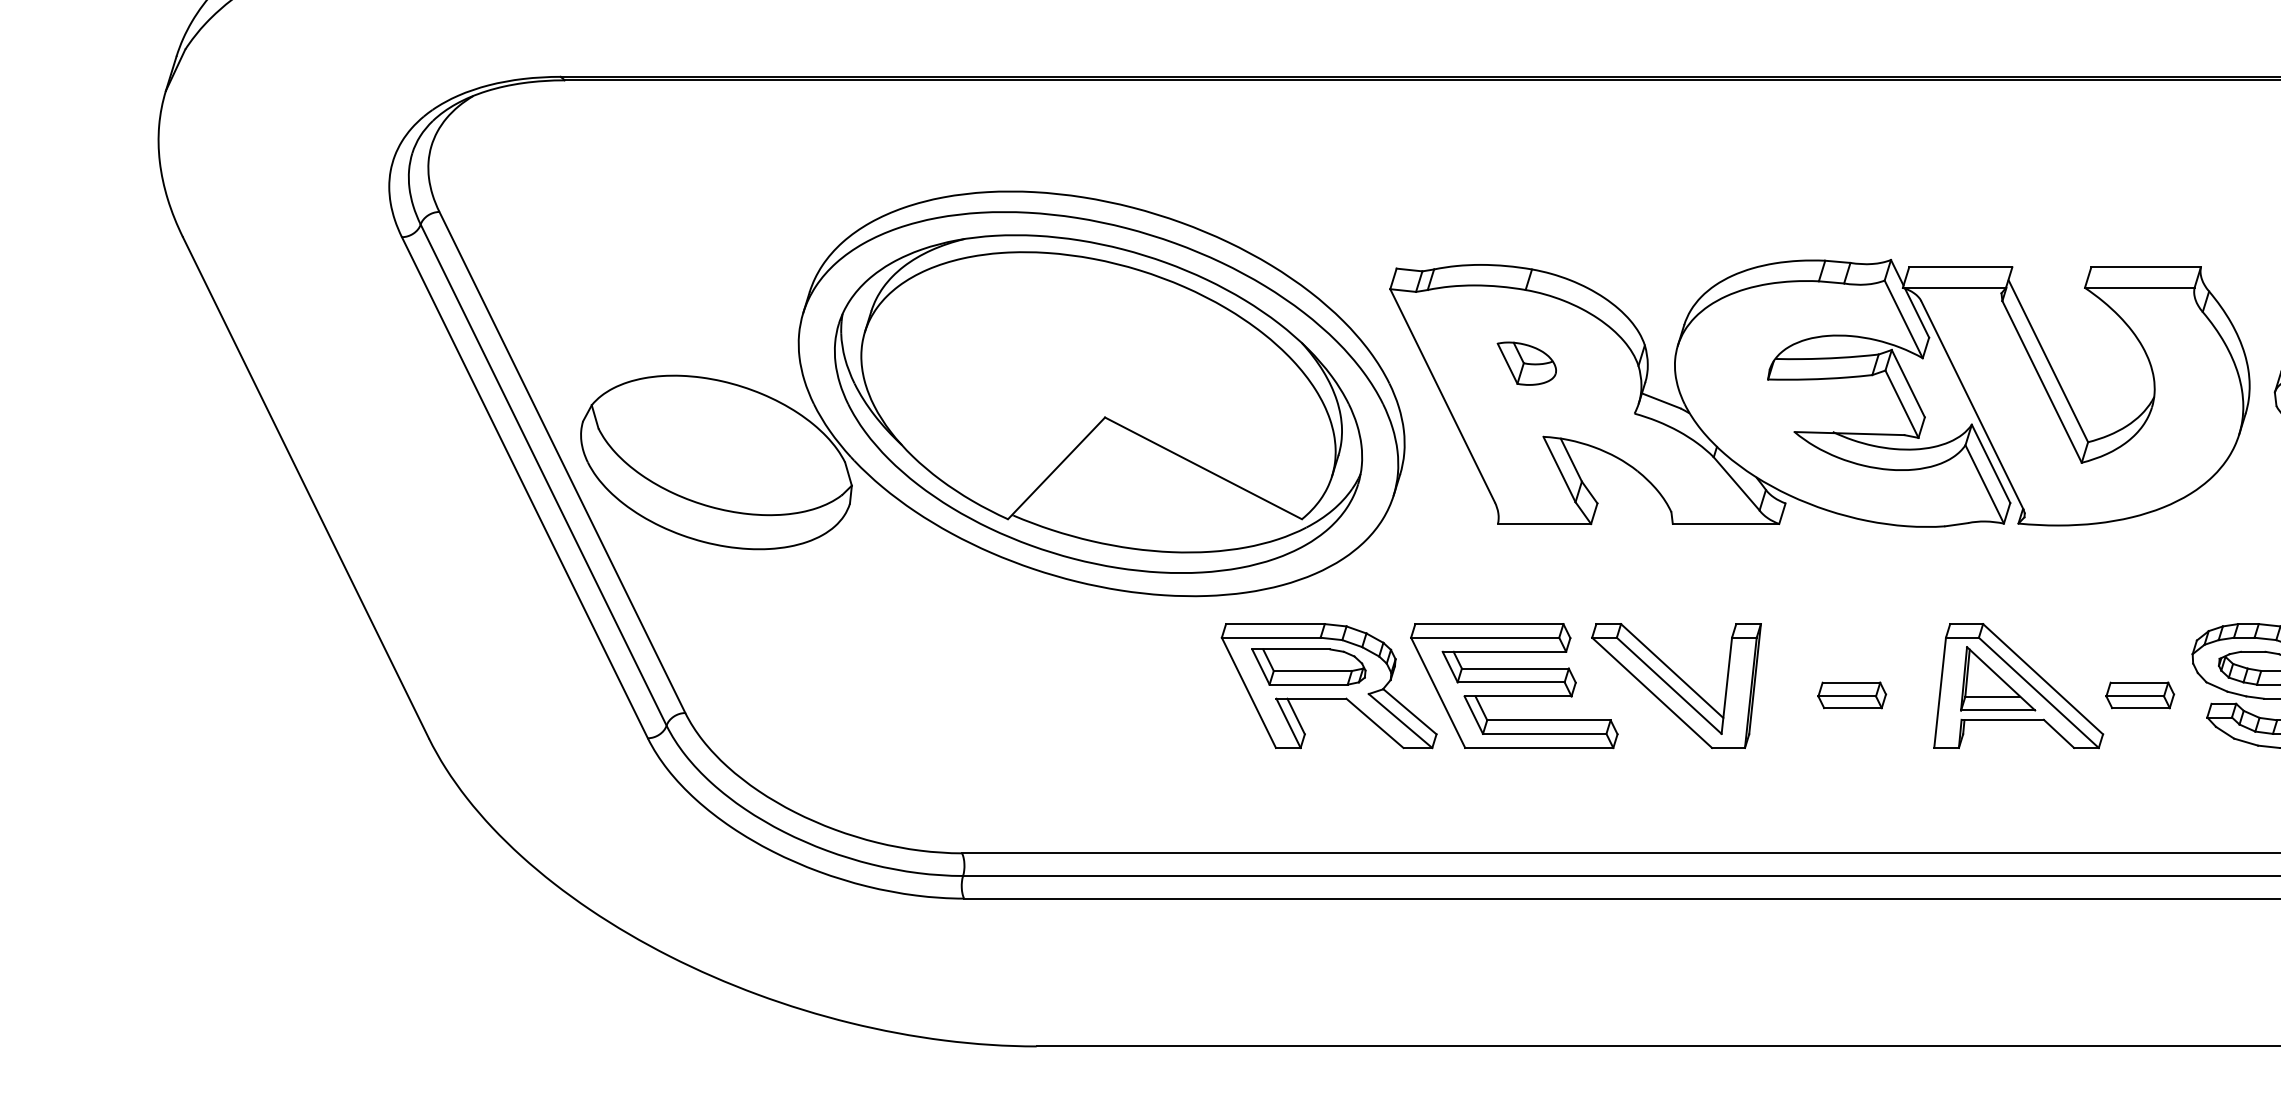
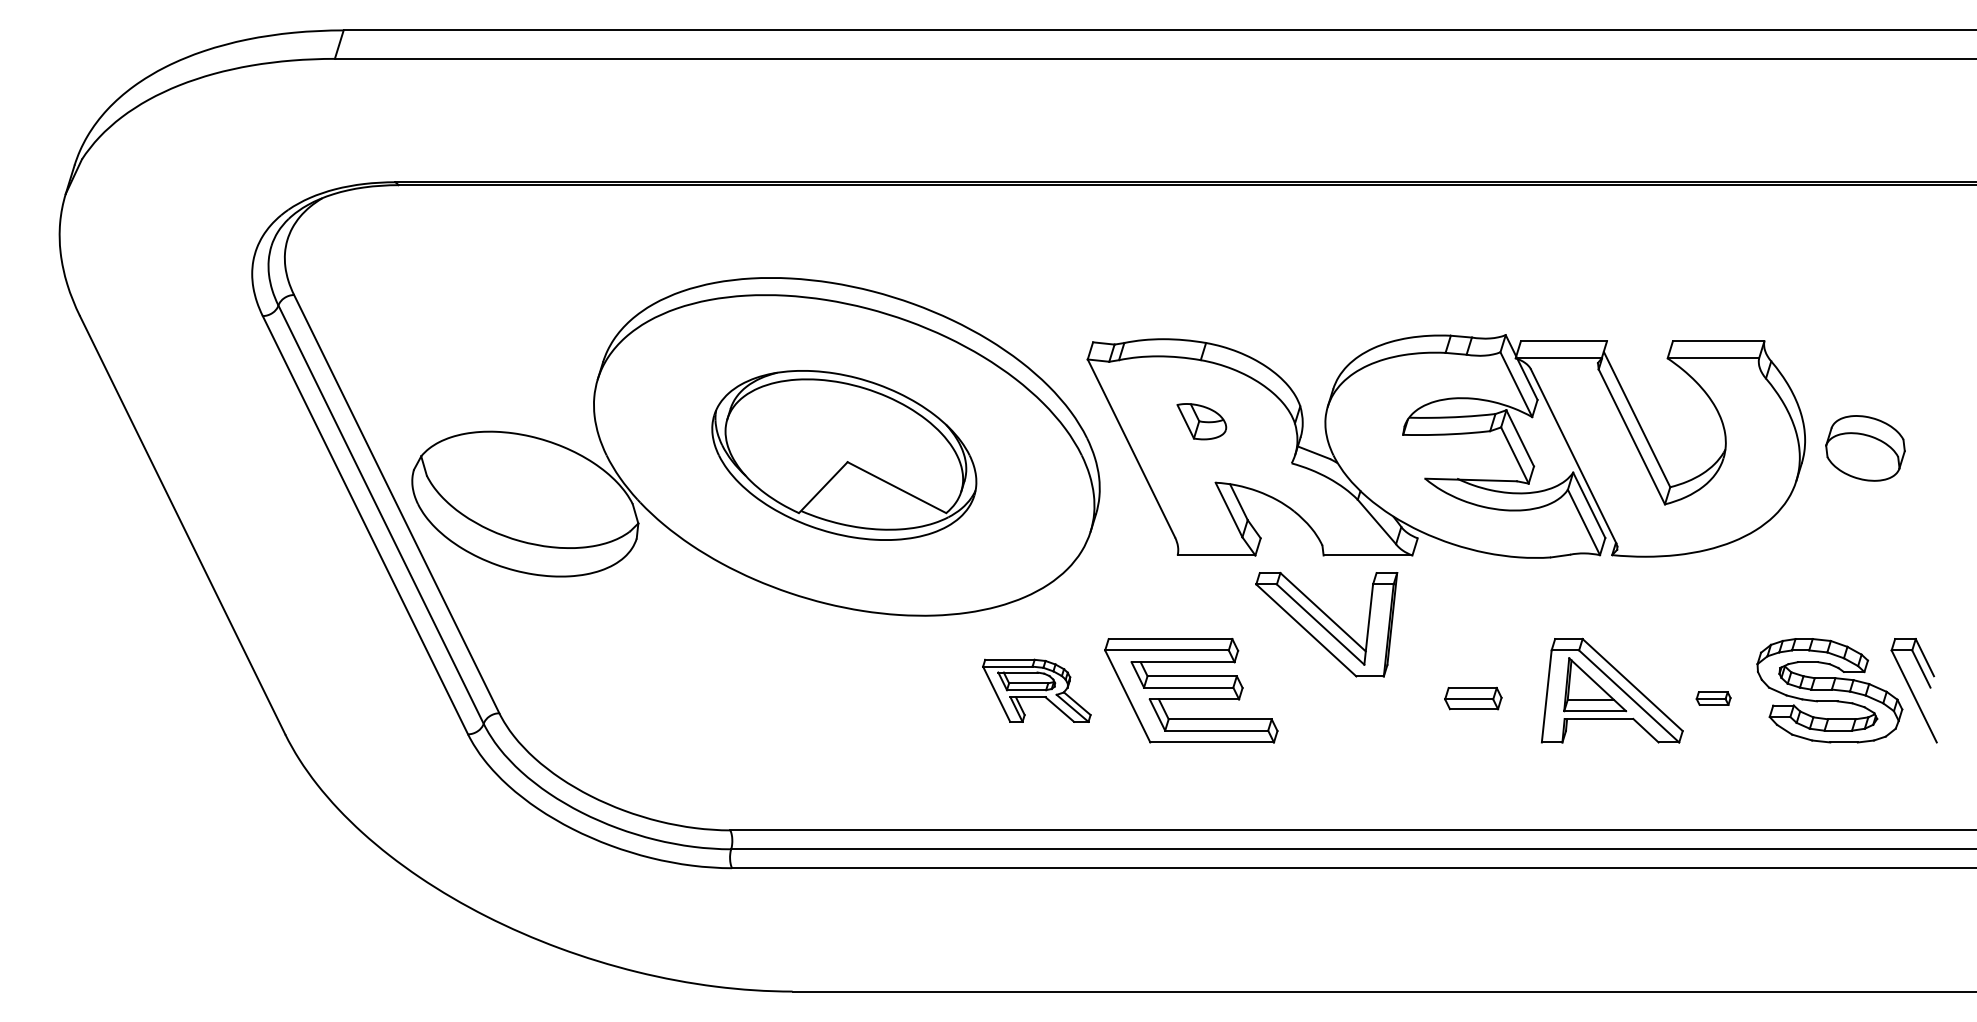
part: (1098, 404) -> (844, 455), size x0.6
part: (1328, 685) -> (1036, 690), size x0.6
part: (1676, 685) -> (1326, 624), moved
part: (2139, 695) -> (1713, 698), size x0.6

